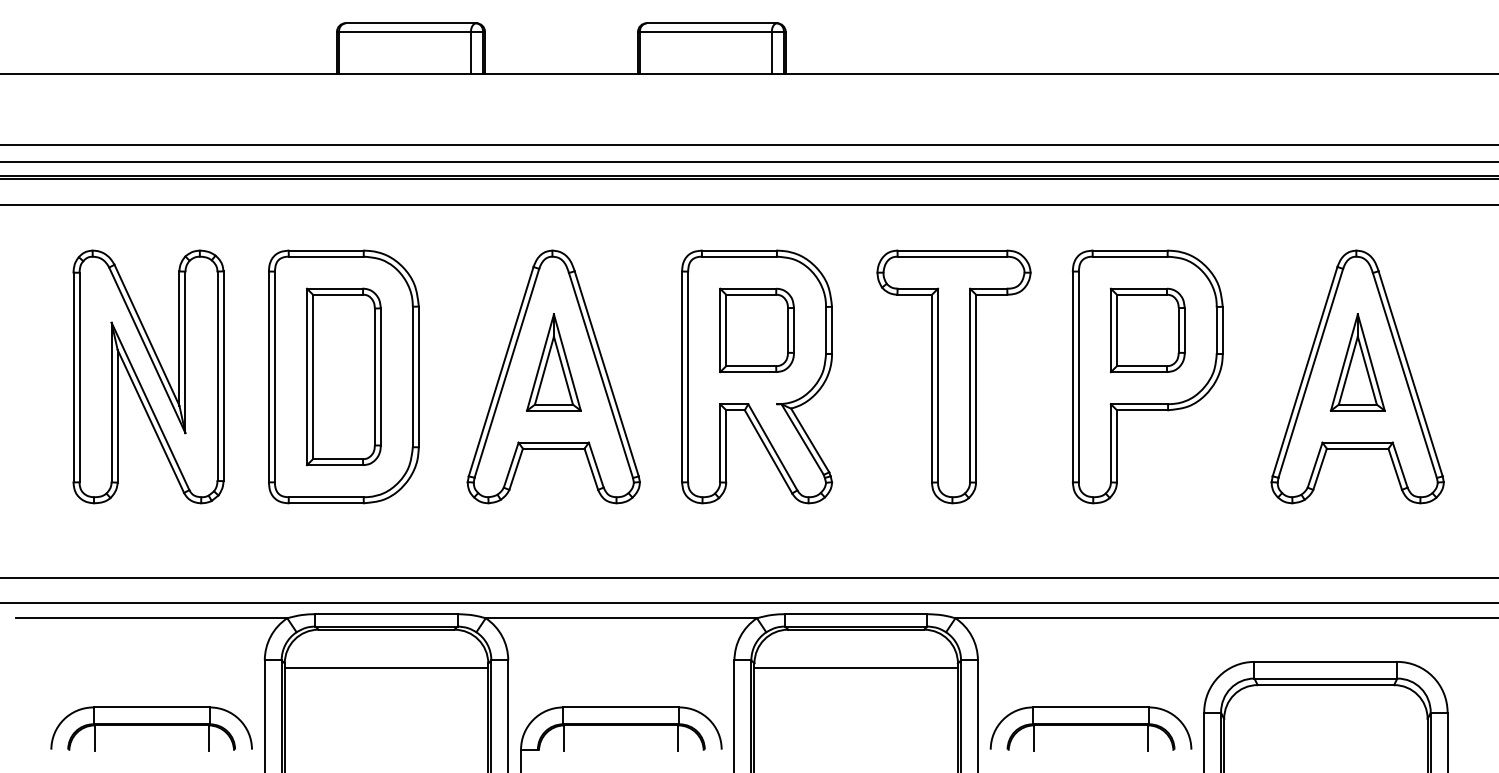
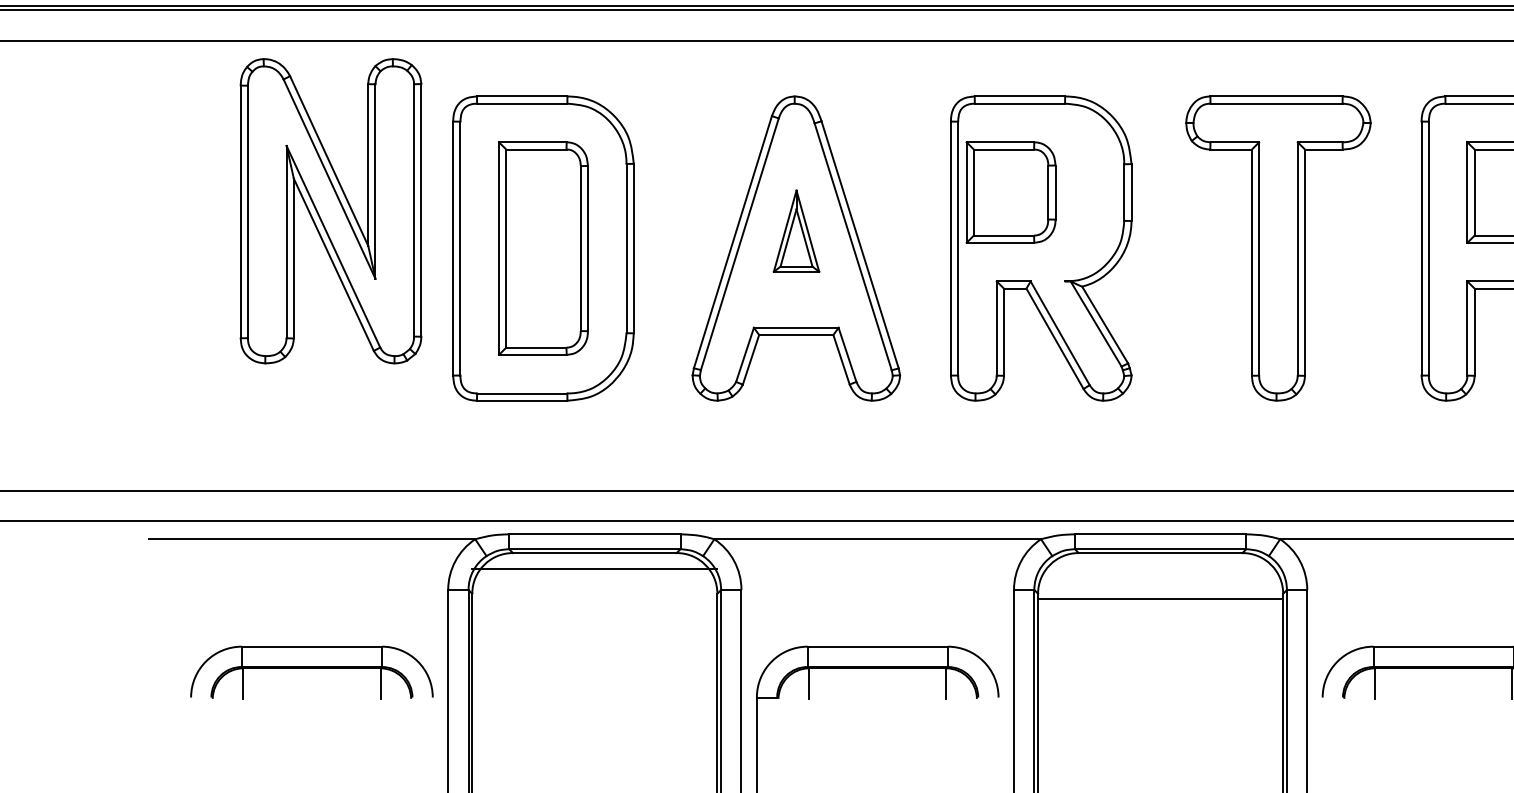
part: (756, 330) -> (1010, 192), moved
part: (553, 362) -> (795, 231), size x0.7
part: (148, 376) -> (330, 210), moved
line: (386, 667) -> (594, 568), moved

